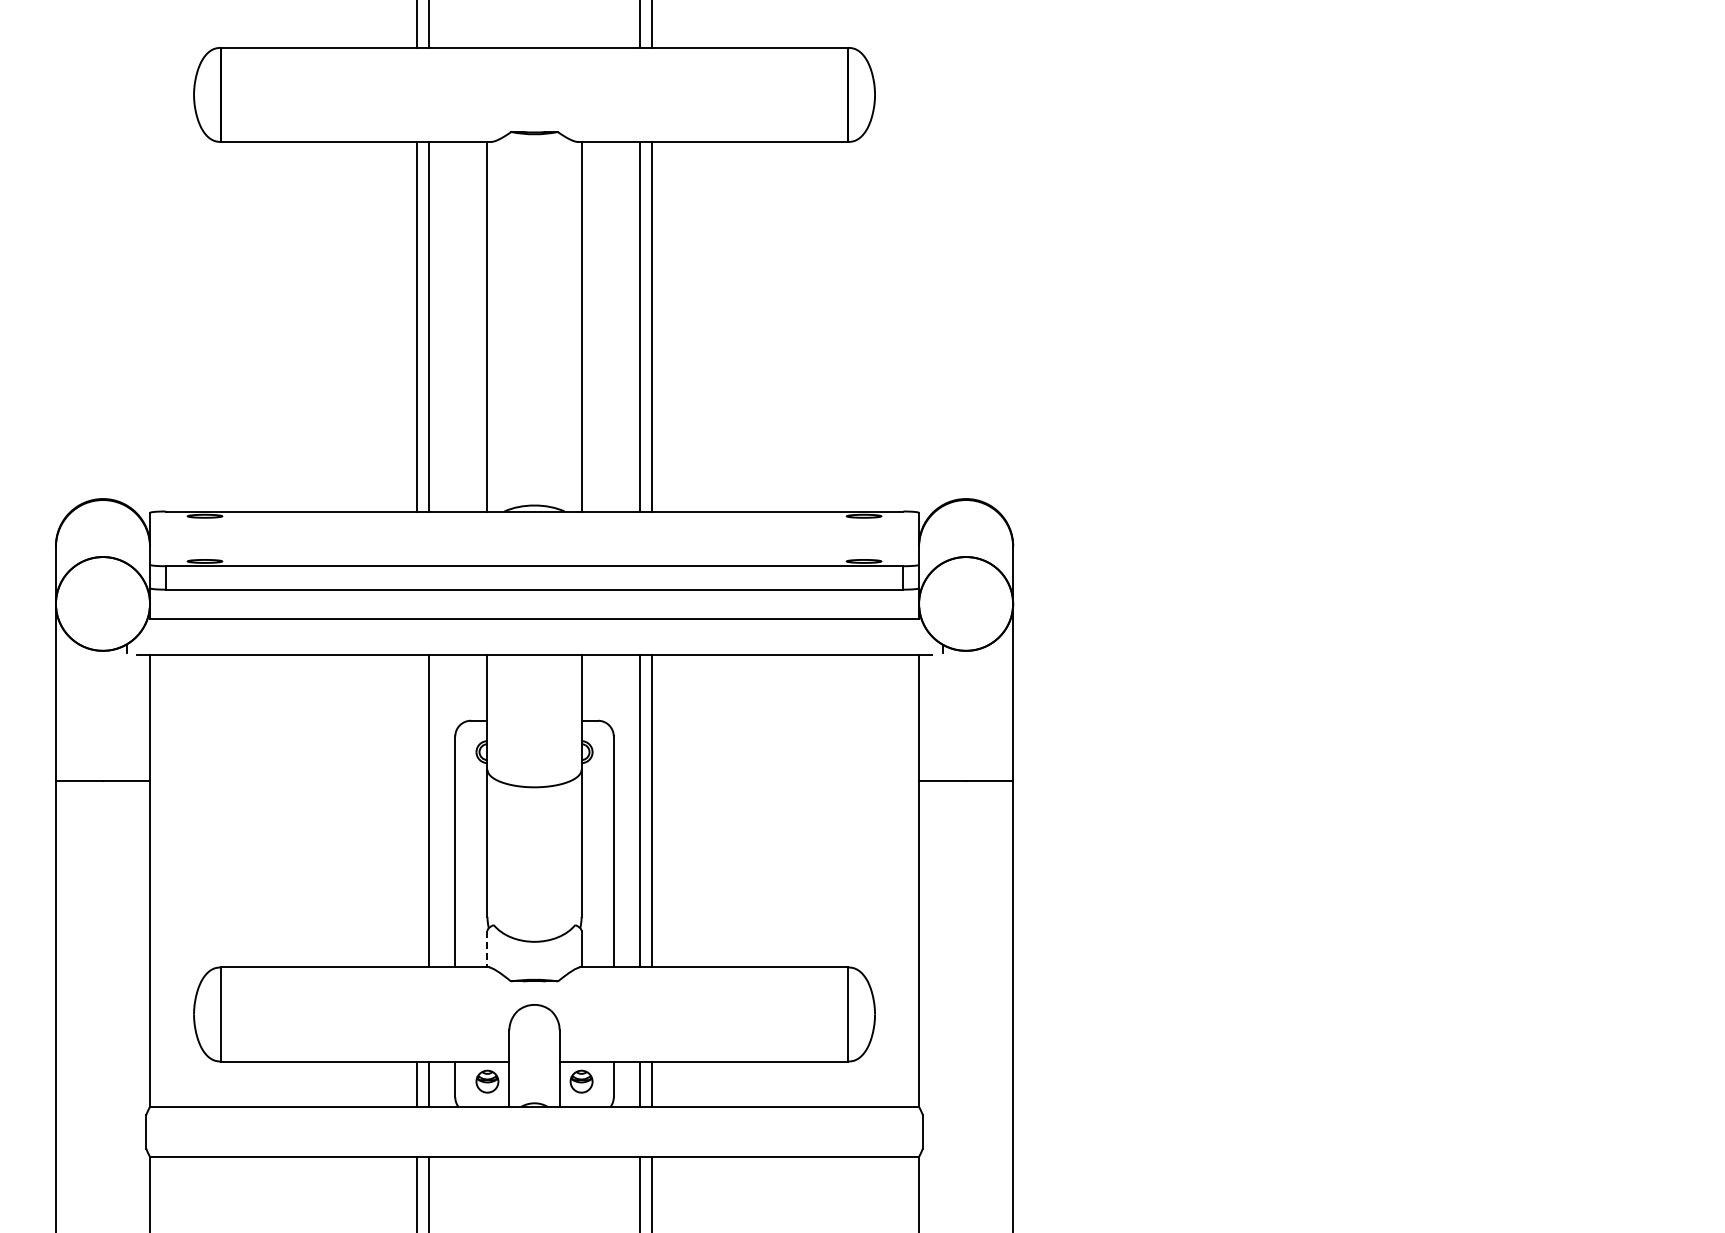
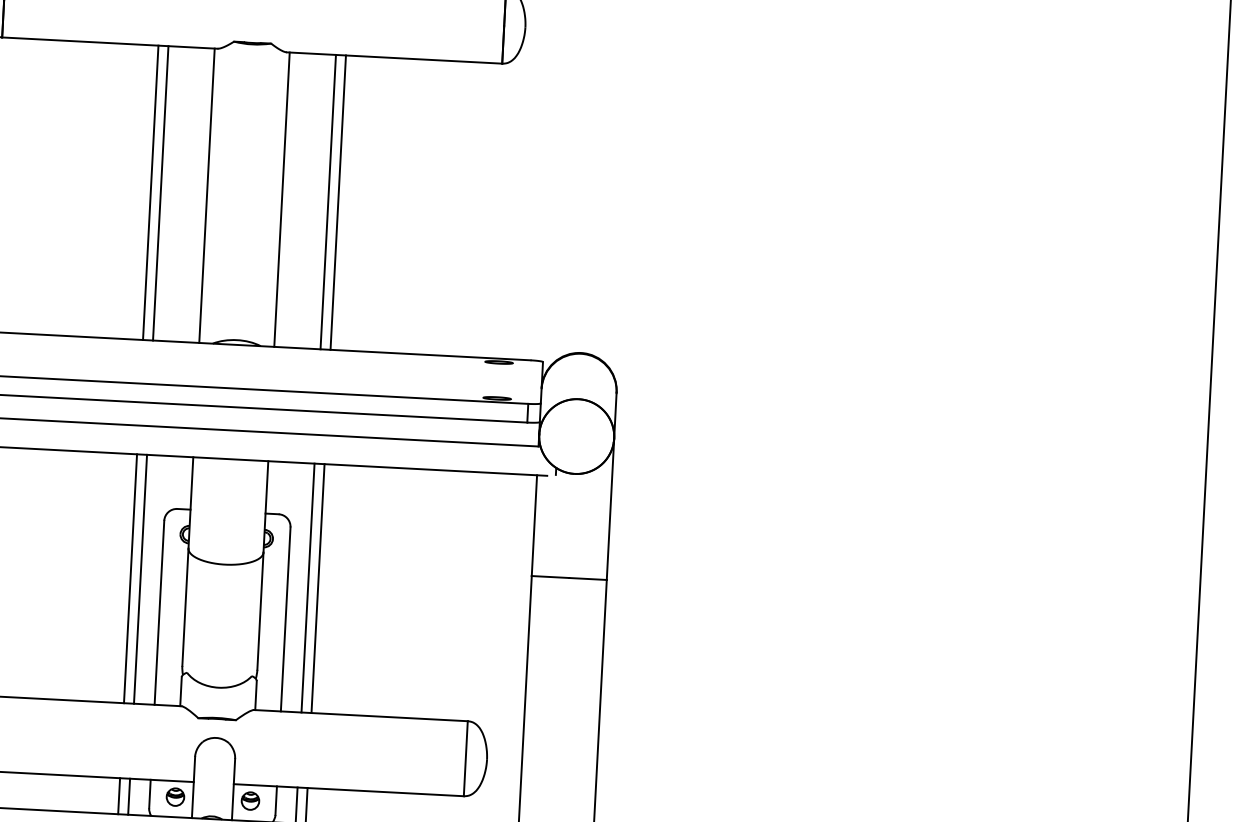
line: (416, 811) -> (130, 578), added
line: (487, 949) -> (181, 691), dashed -> solid

